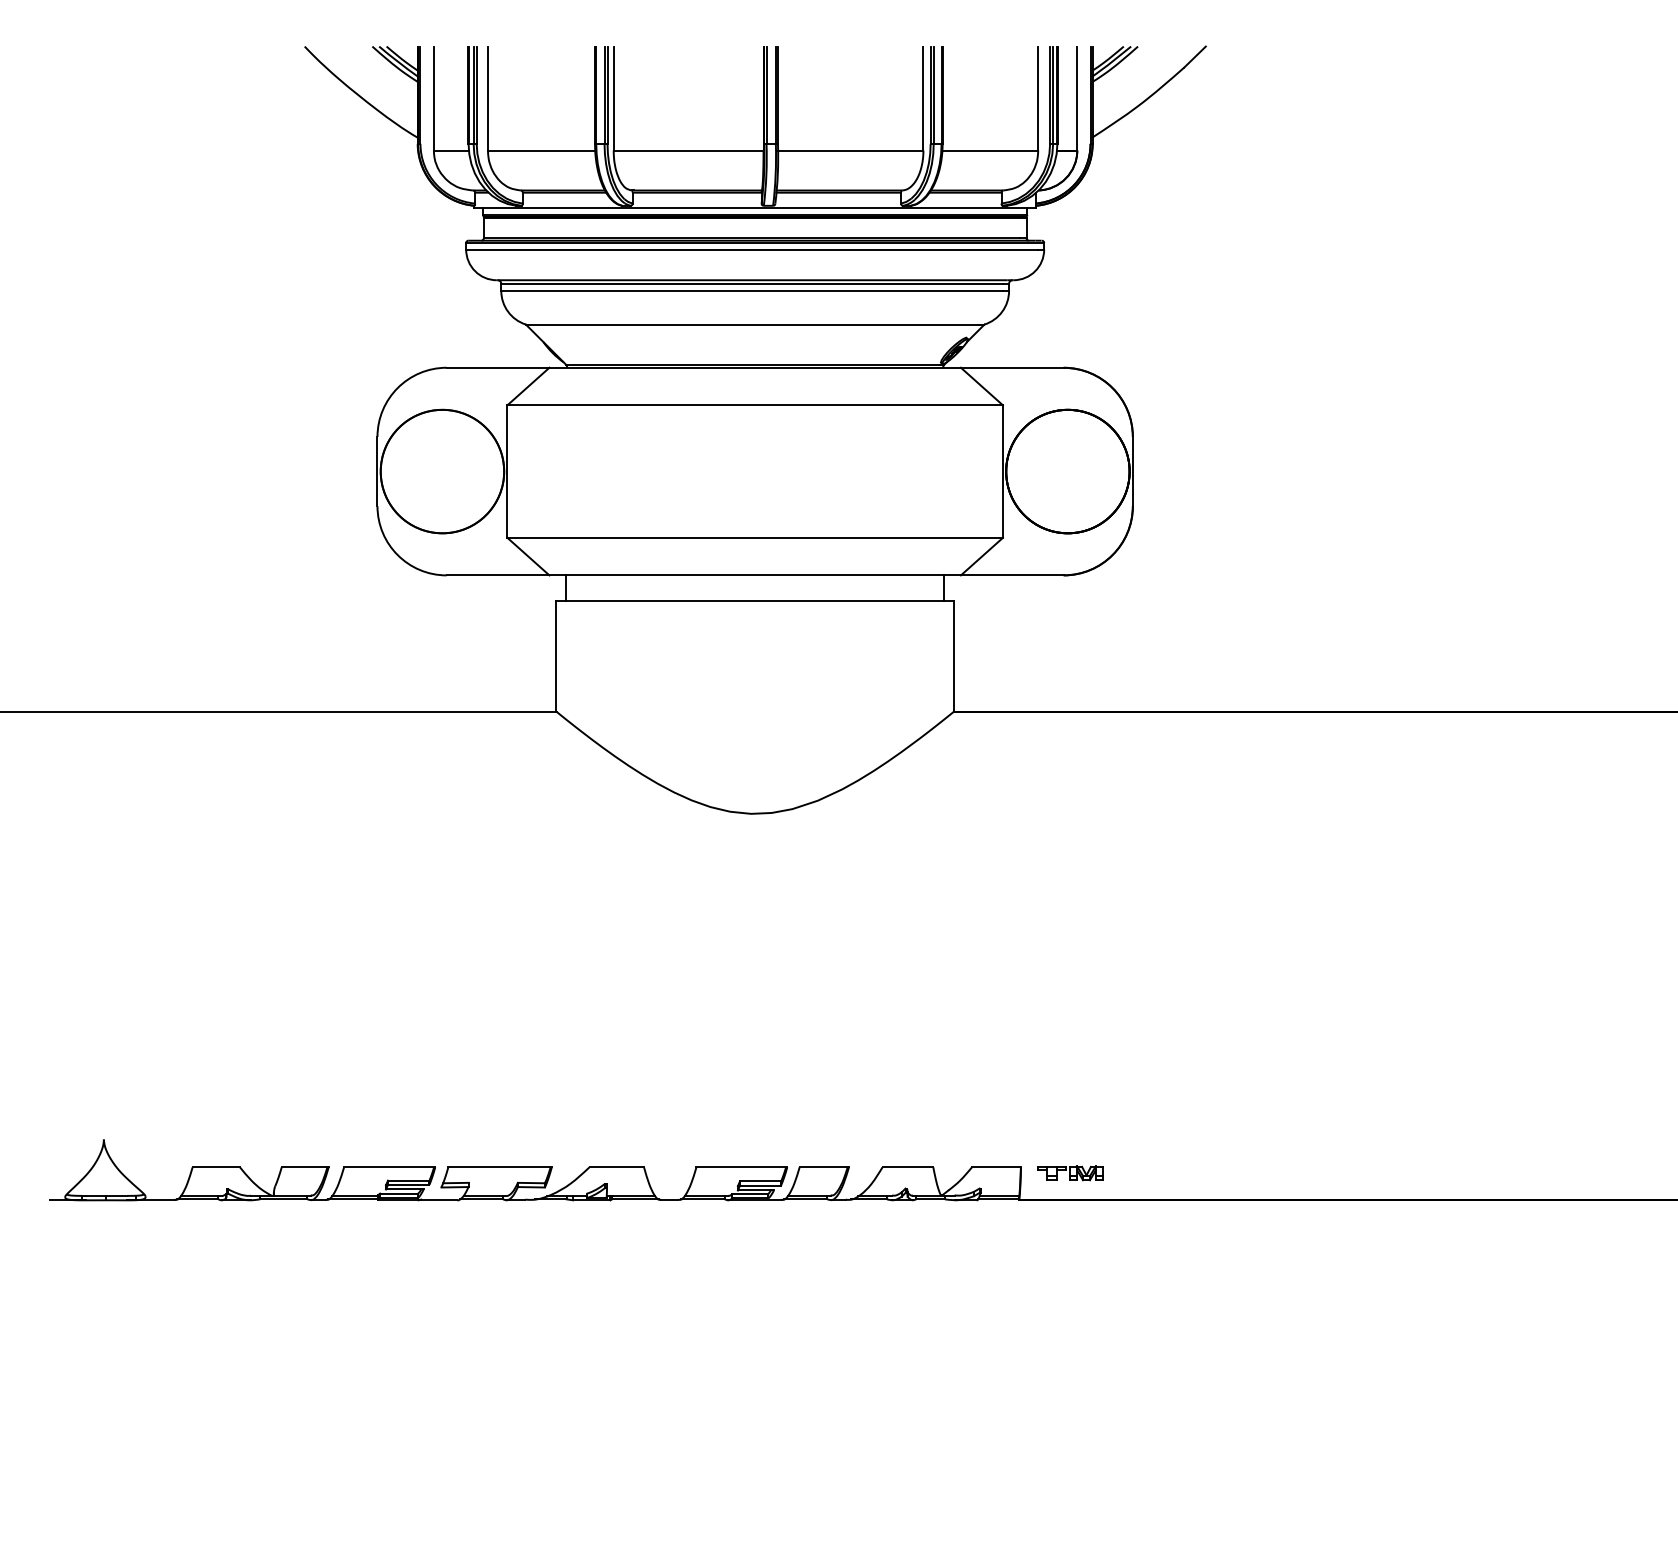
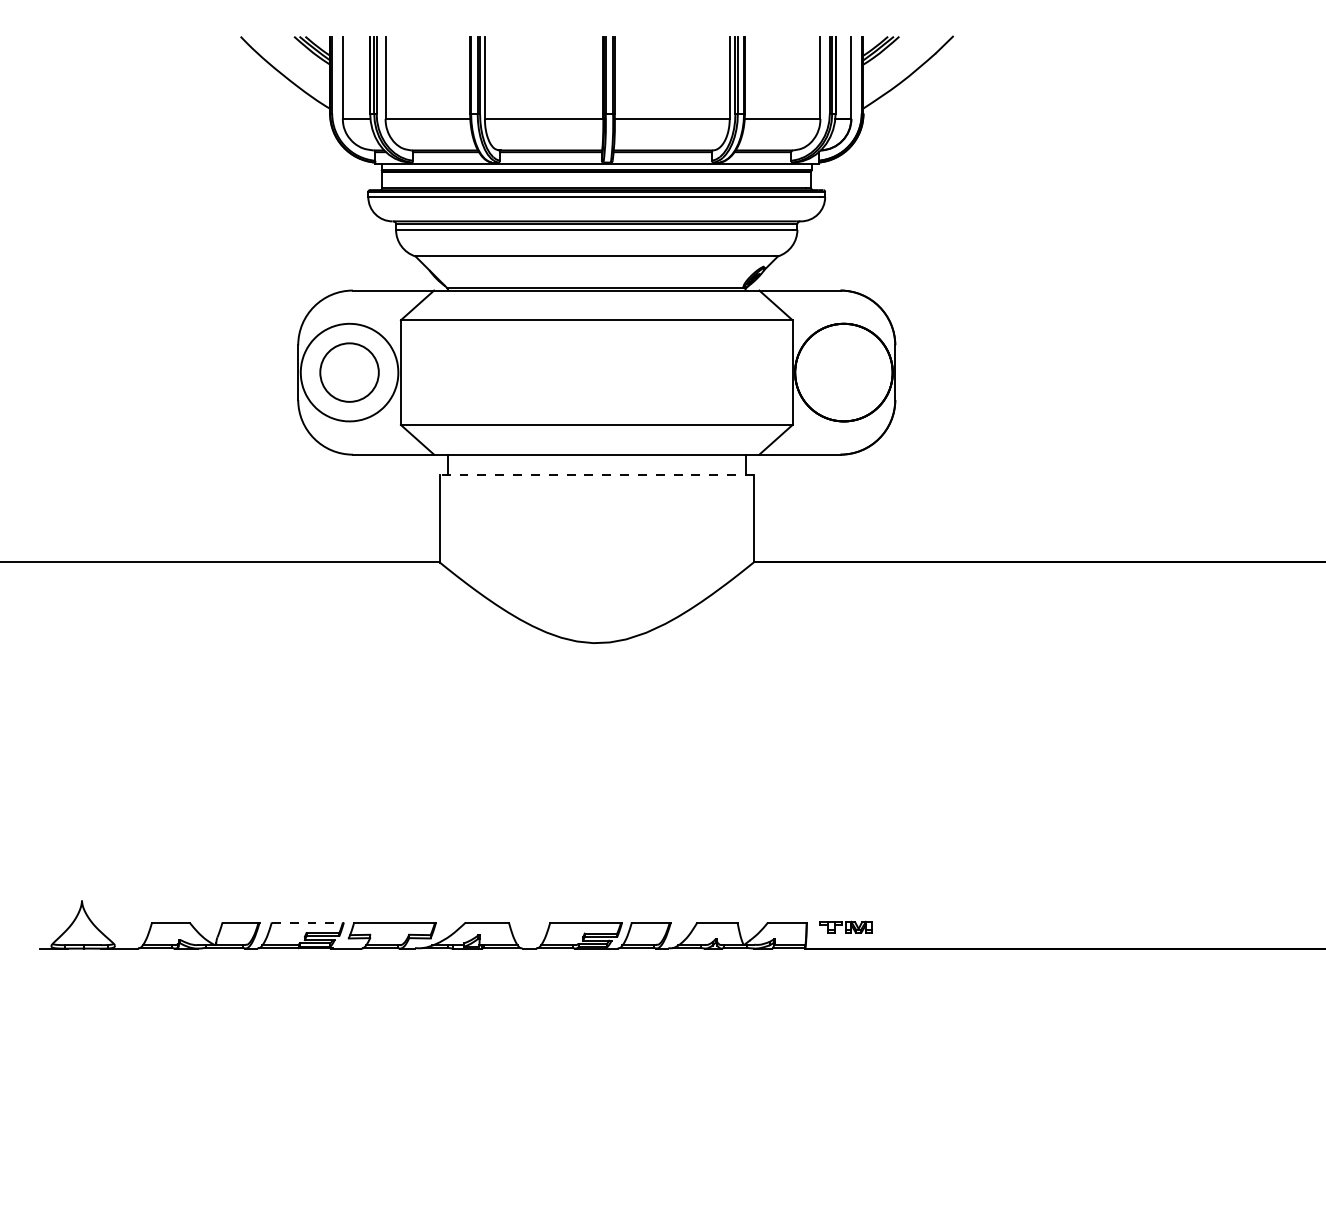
circle: (442, 471) -> (349, 372), size x0.6
line: (755, 600) -> (597, 474), solid -> dashed
line: (389, 1167) -> (307, 922), solid -> dashed

